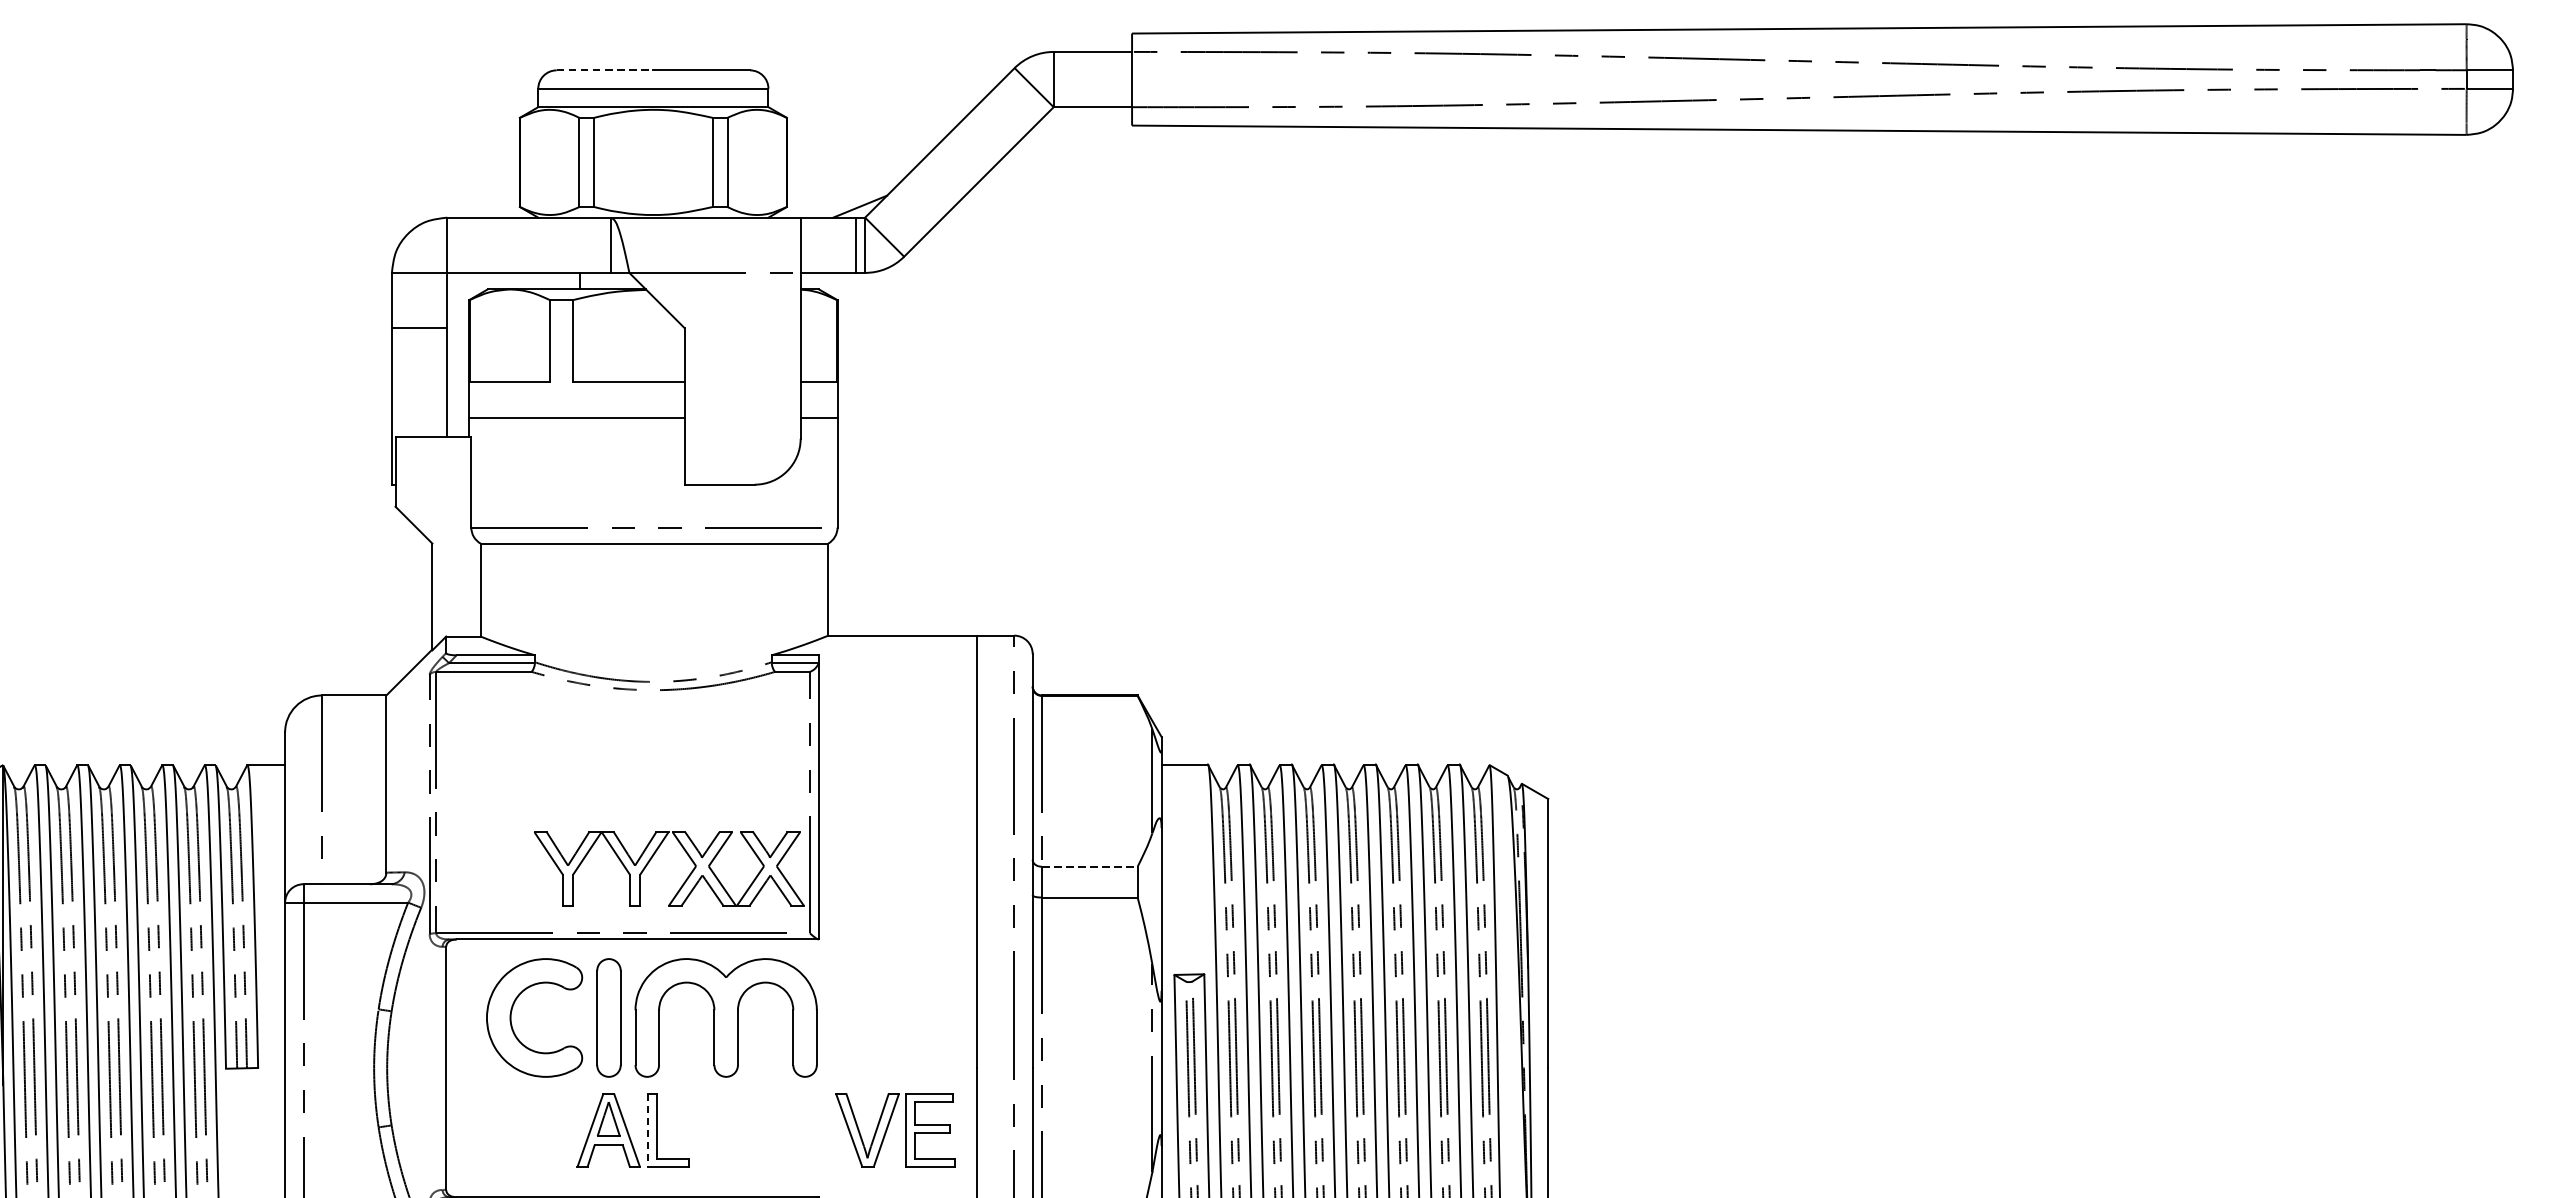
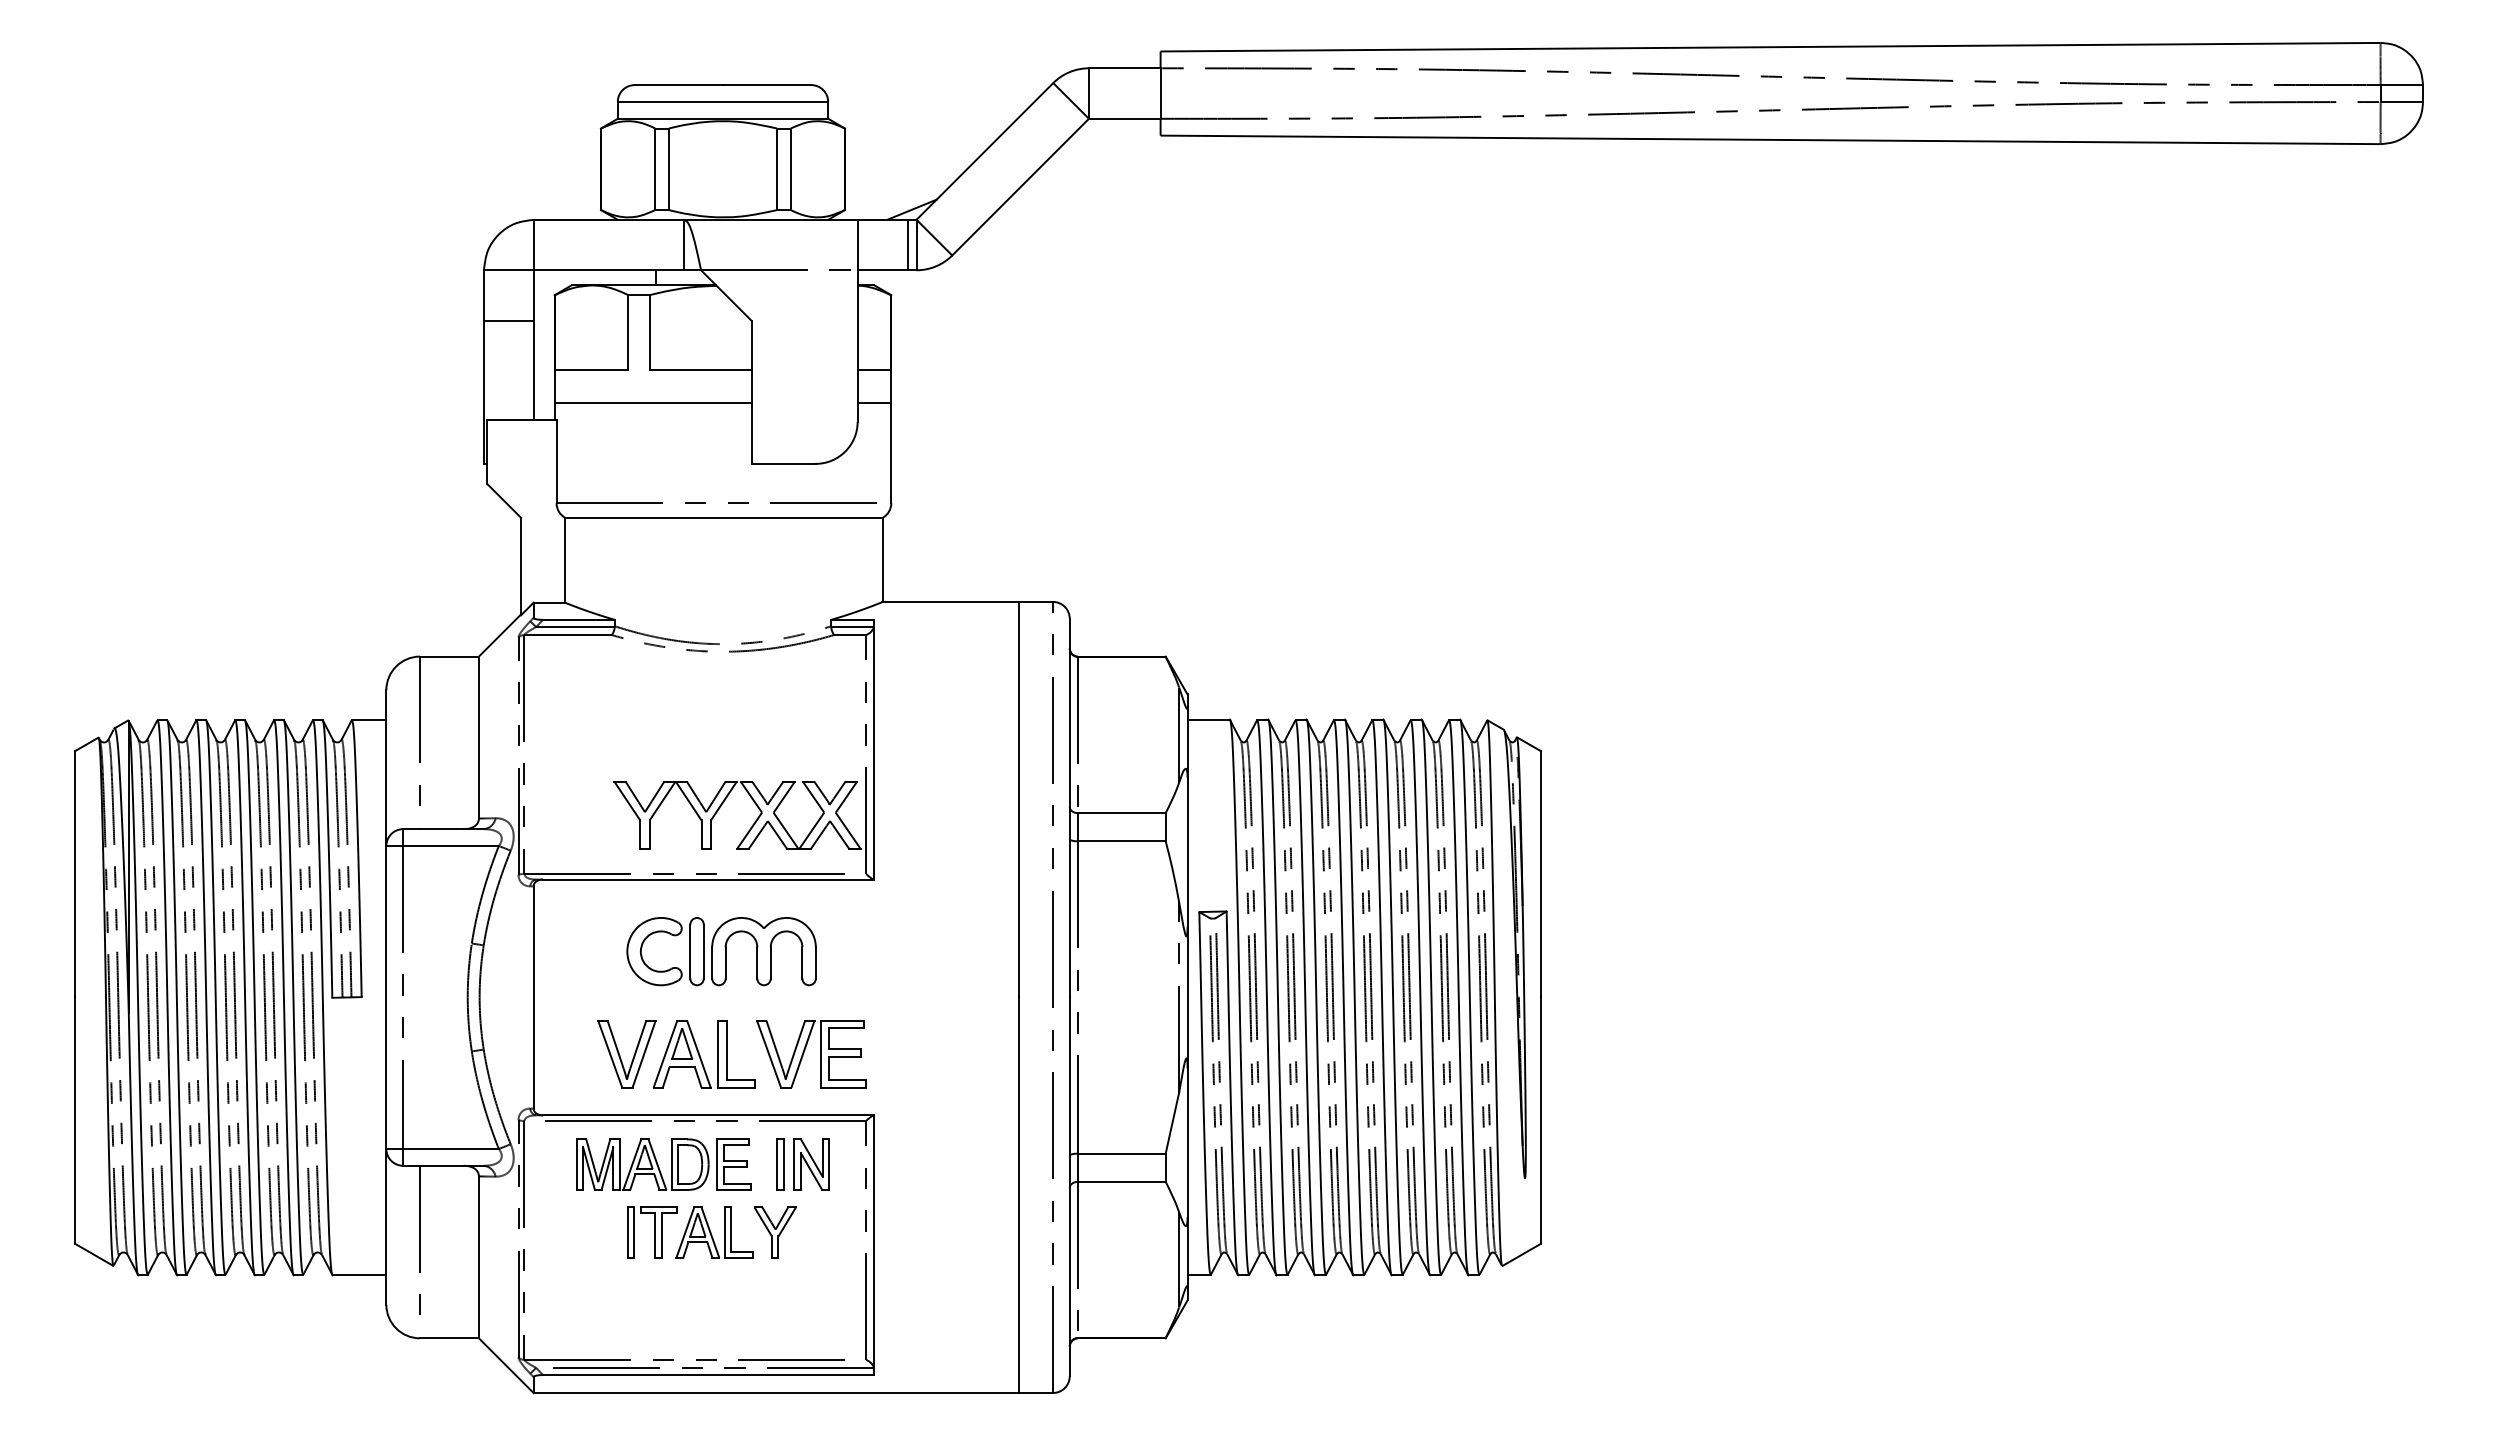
line: (605, 70) -> (679, 85), dashed -> solid
line: (1089, 867) -> (1121, 813), dashed -> solid
part: (651, 1018) -> (721, 951), size x0.62
part: (888, 1129) -> (804, 1053), moved
line: (648, 1130) -> (718, 1054), dashed -> solid
part: (541, 1131) -> (620, 1055), added

